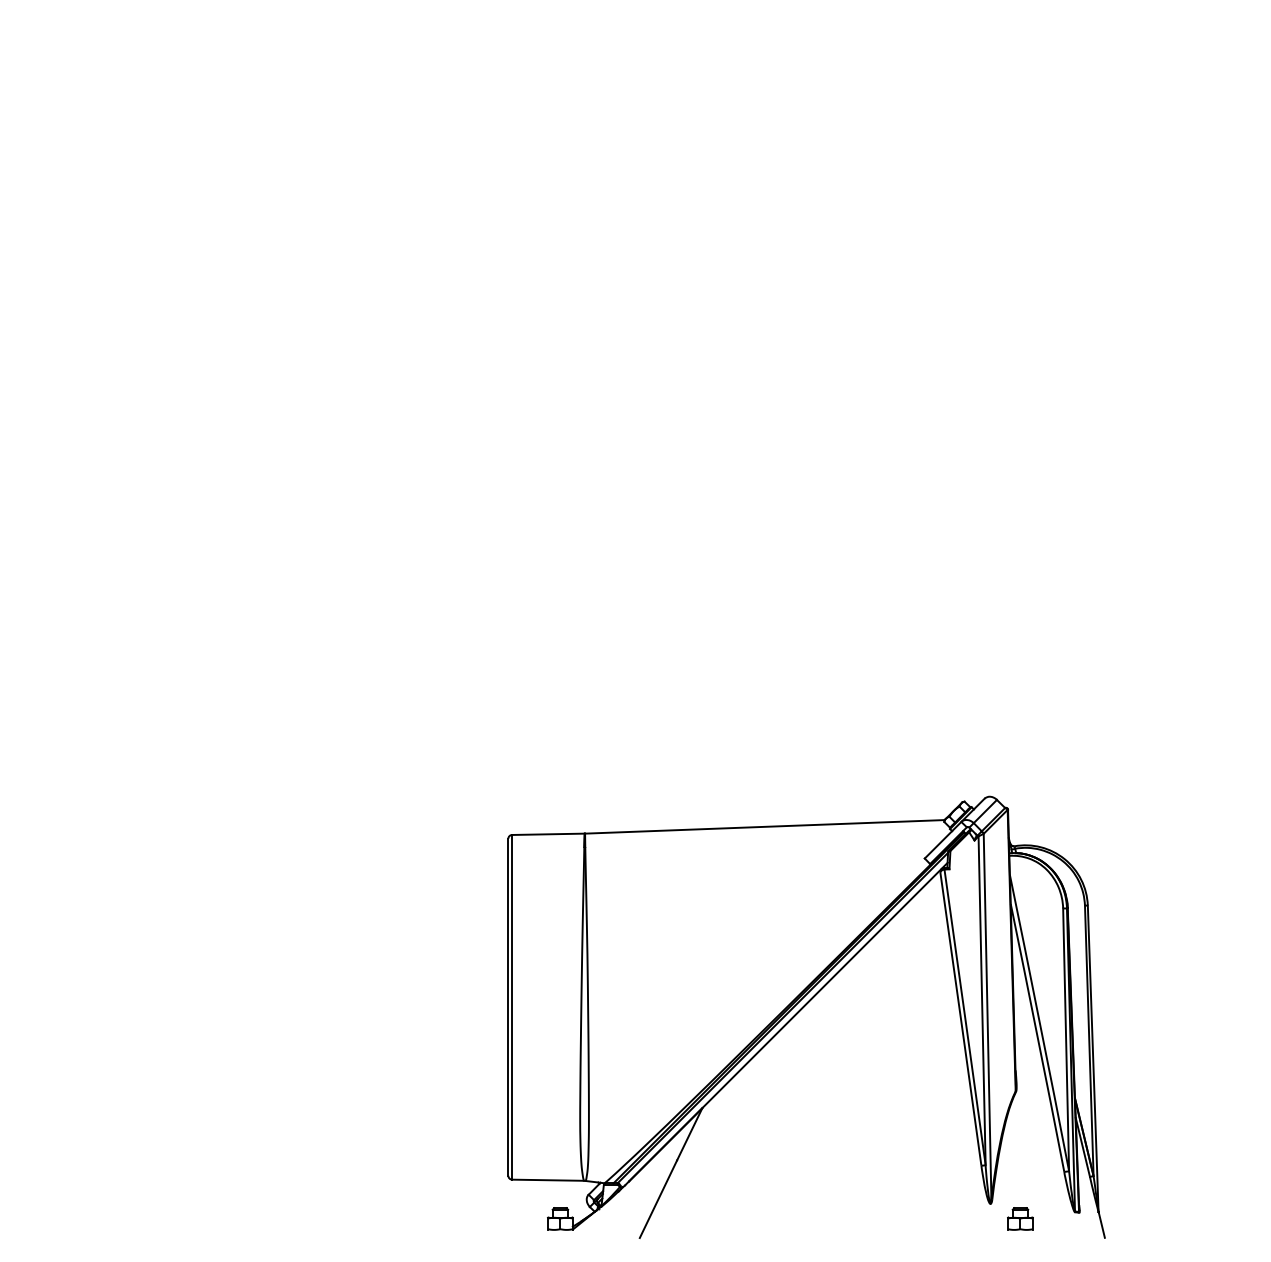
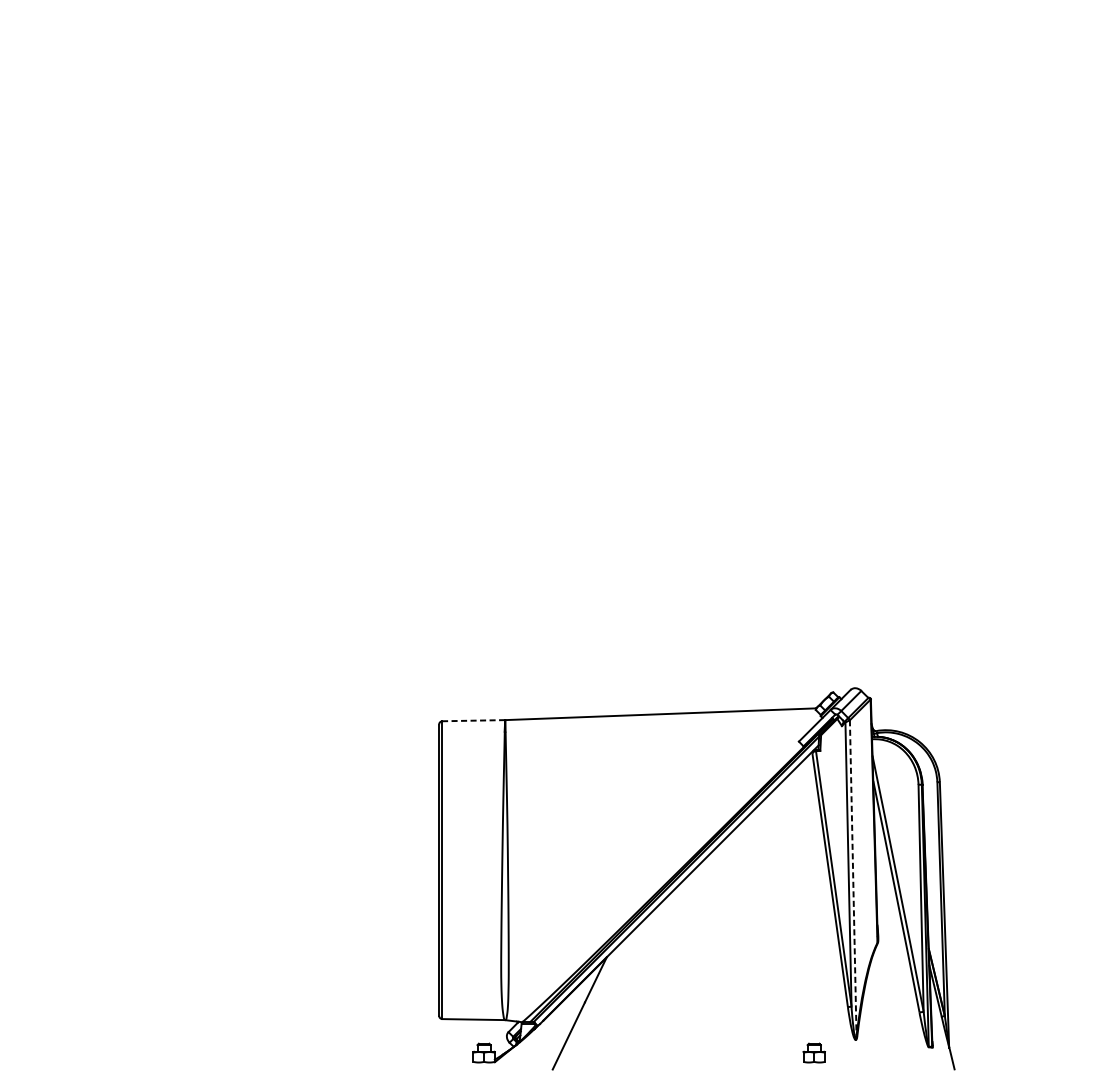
line: (547, 834) -> (472, 720), solid -> dashed
line: (987, 1016) -> (853, 878), solid -> dashed
part: (1020, 1218) -> (814, 1052), moved

